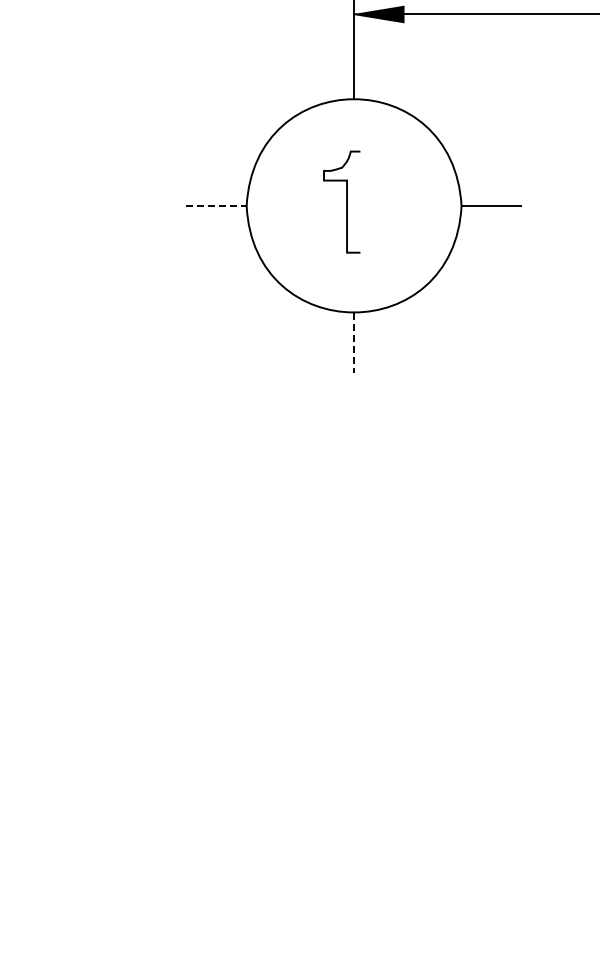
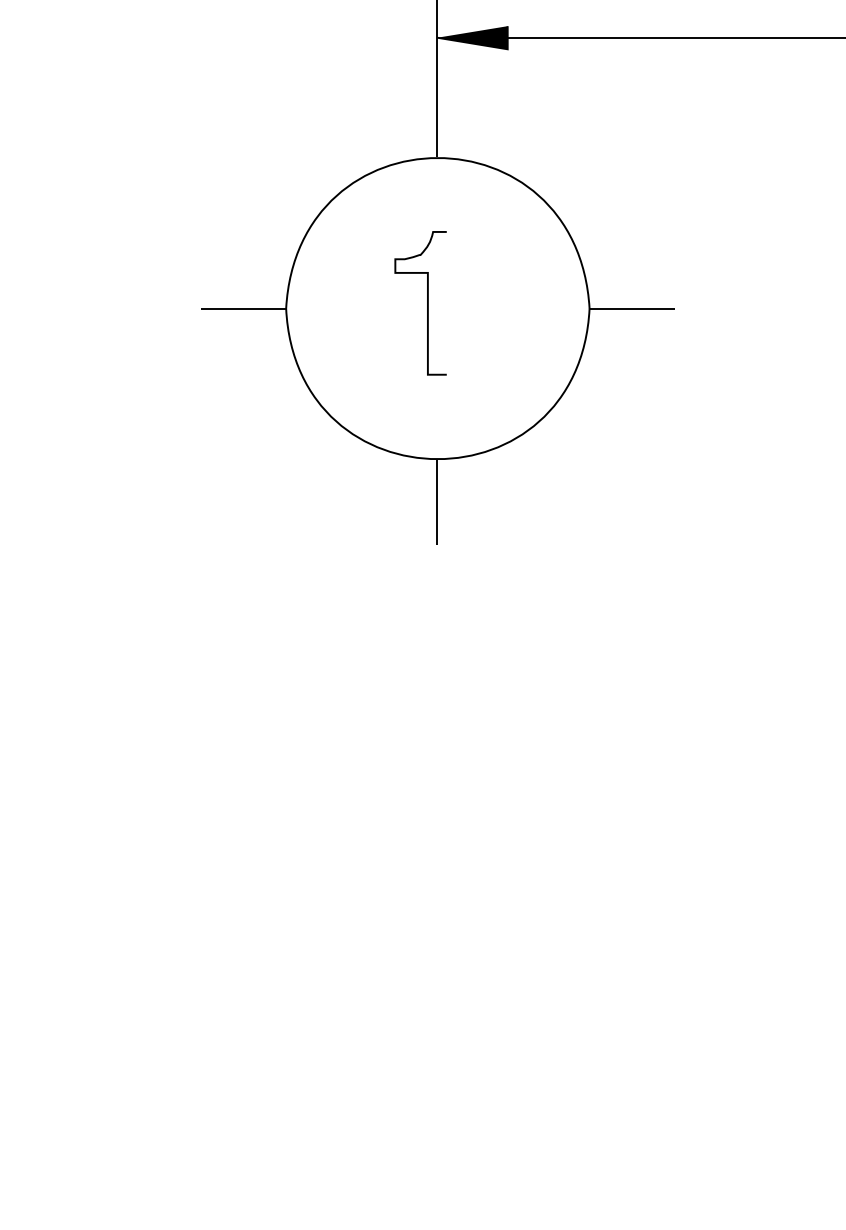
line: (217, 205) -> (244, 308), dashed -> solid
line: (353, 343) -> (436, 502), dashed -> solid

